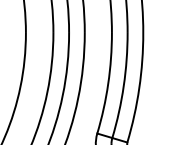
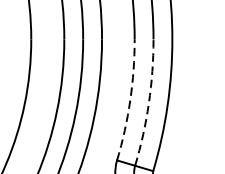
arc: (108, 83) -> (130, 100), solid -> dashed
arc: (123, 86) -> (148, 103), solid -> dashed

